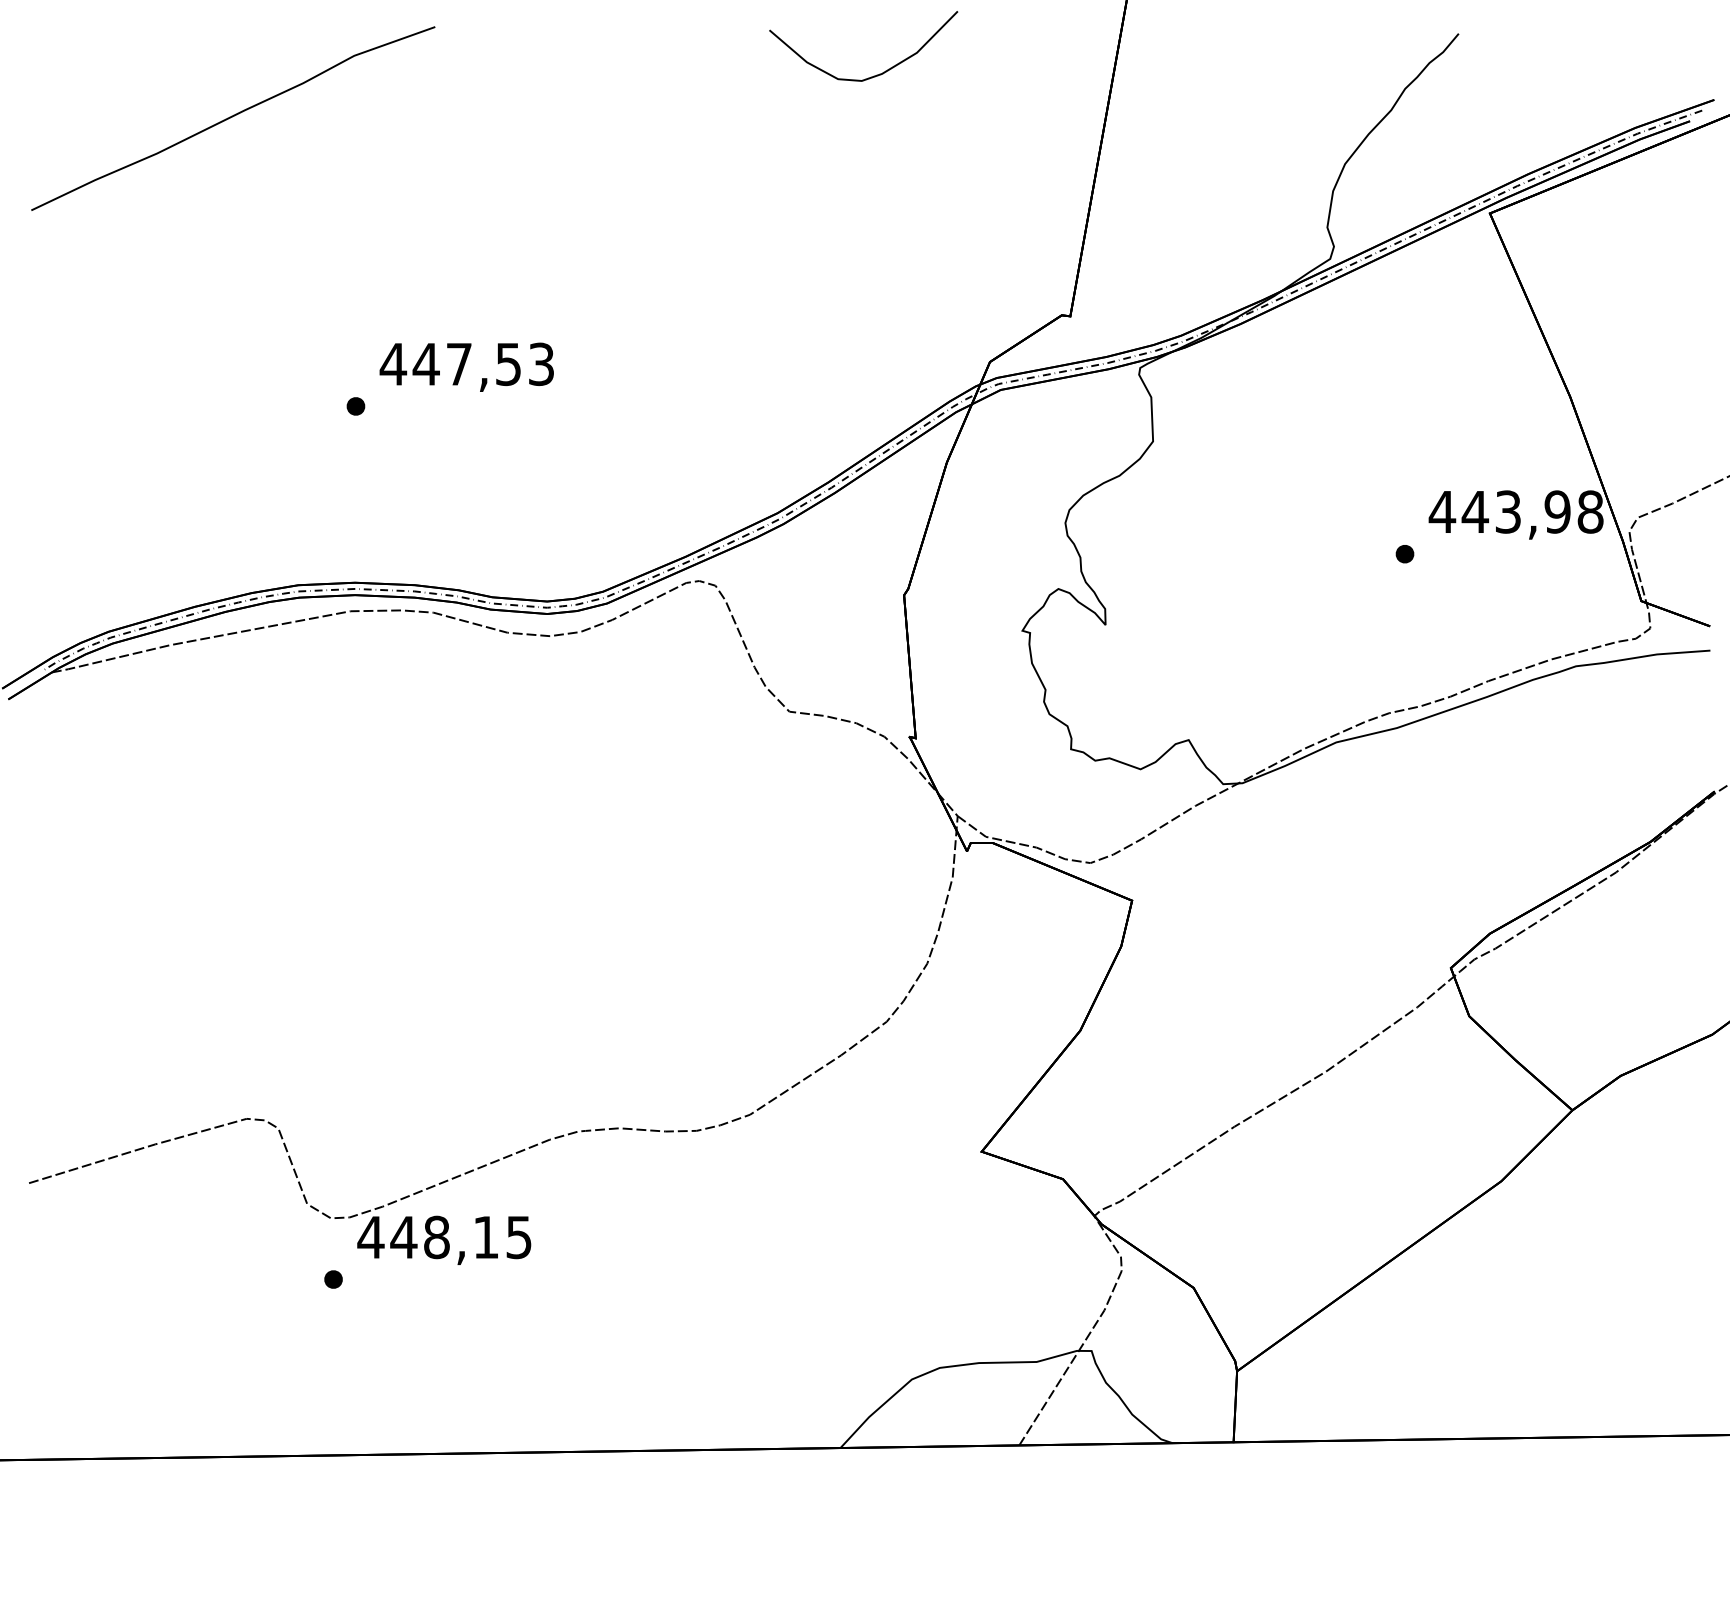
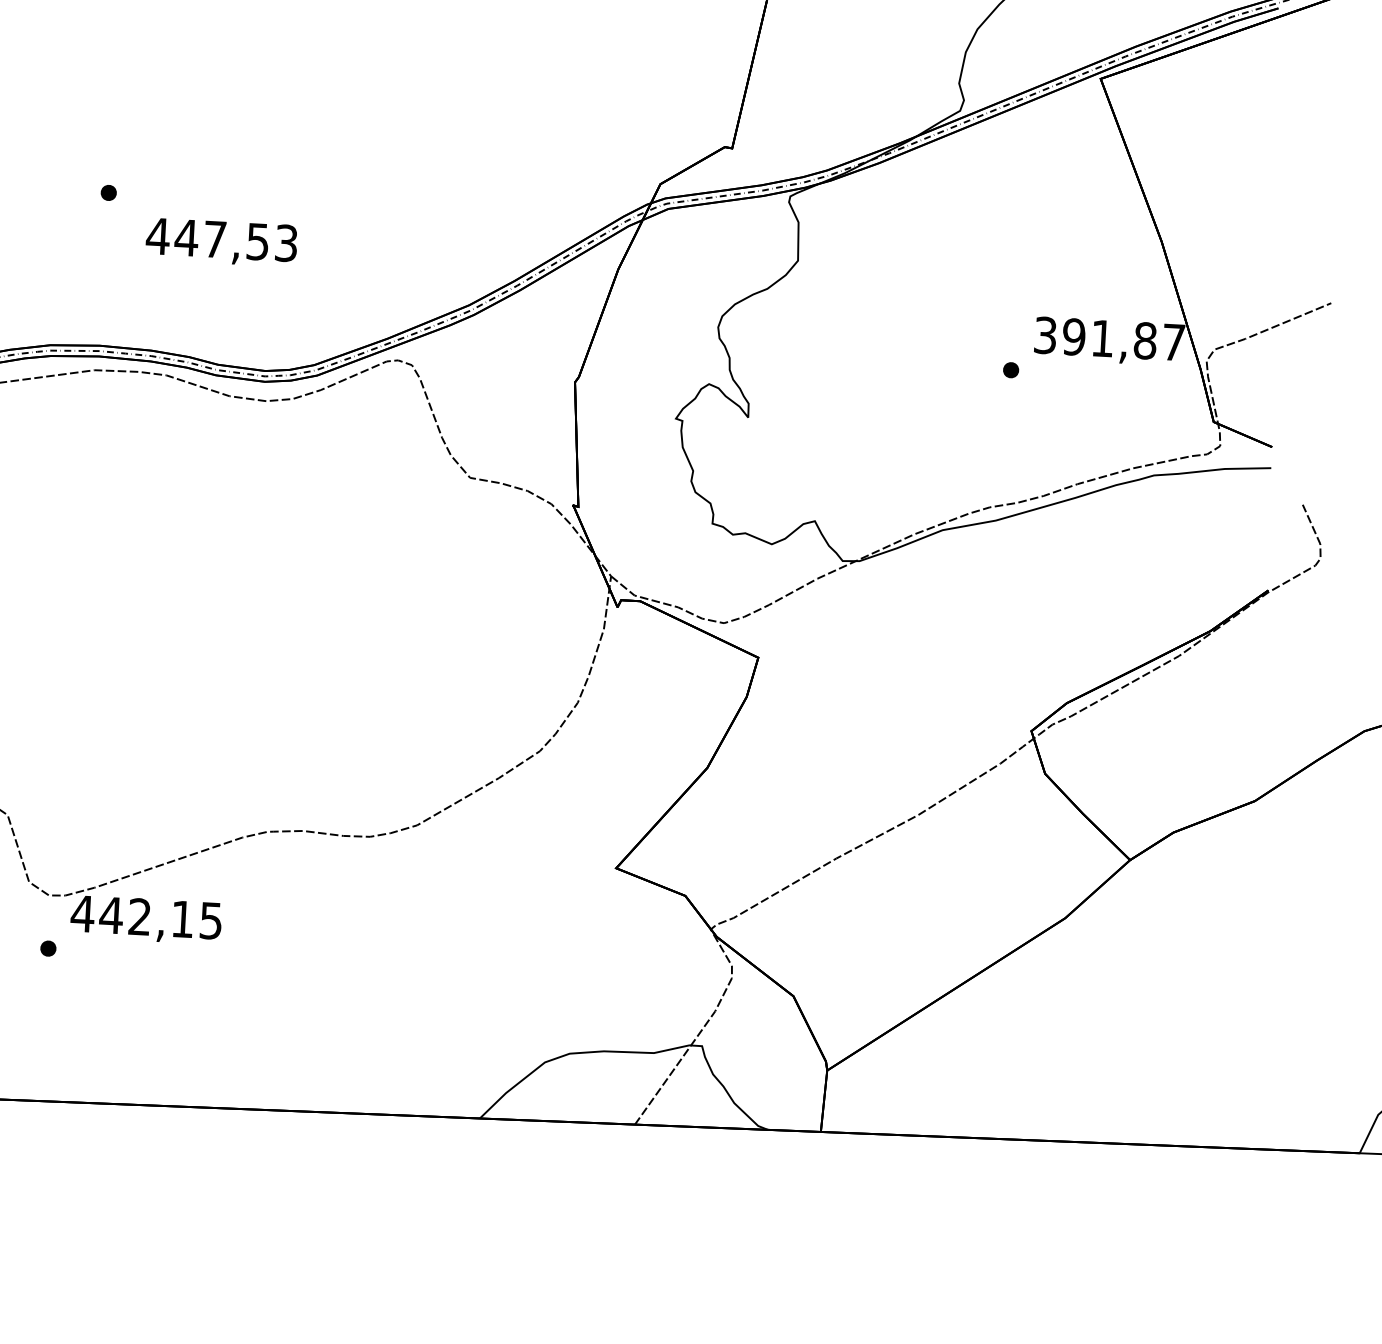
text: (466, 366) -> (221, 241), moved
text: (1515, 511) -> (1108, 338), 443,98 -> 391,87
text: (436, 1237) -> (139, 917), 448,15 -> 442,15

